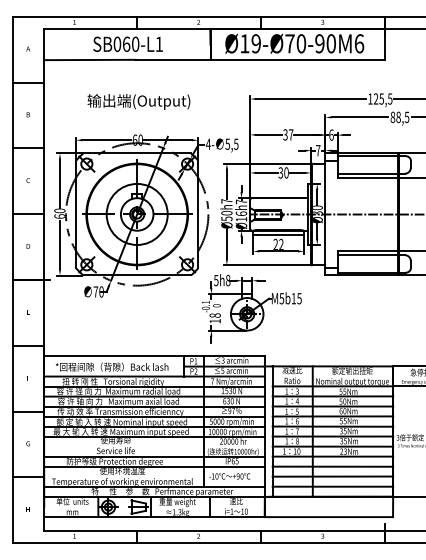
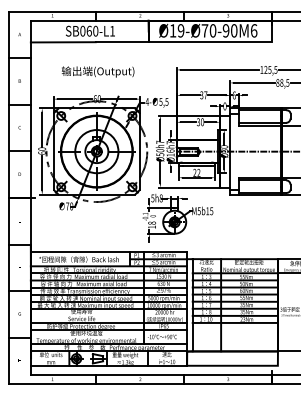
text: (318, 150) -> (225, 106), 7 -> 0
line: (332, 466) -> (235, 329), removed
line: (332, 476) -> (235, 337), removed
line: (332, 486) -> (235, 344), removed

